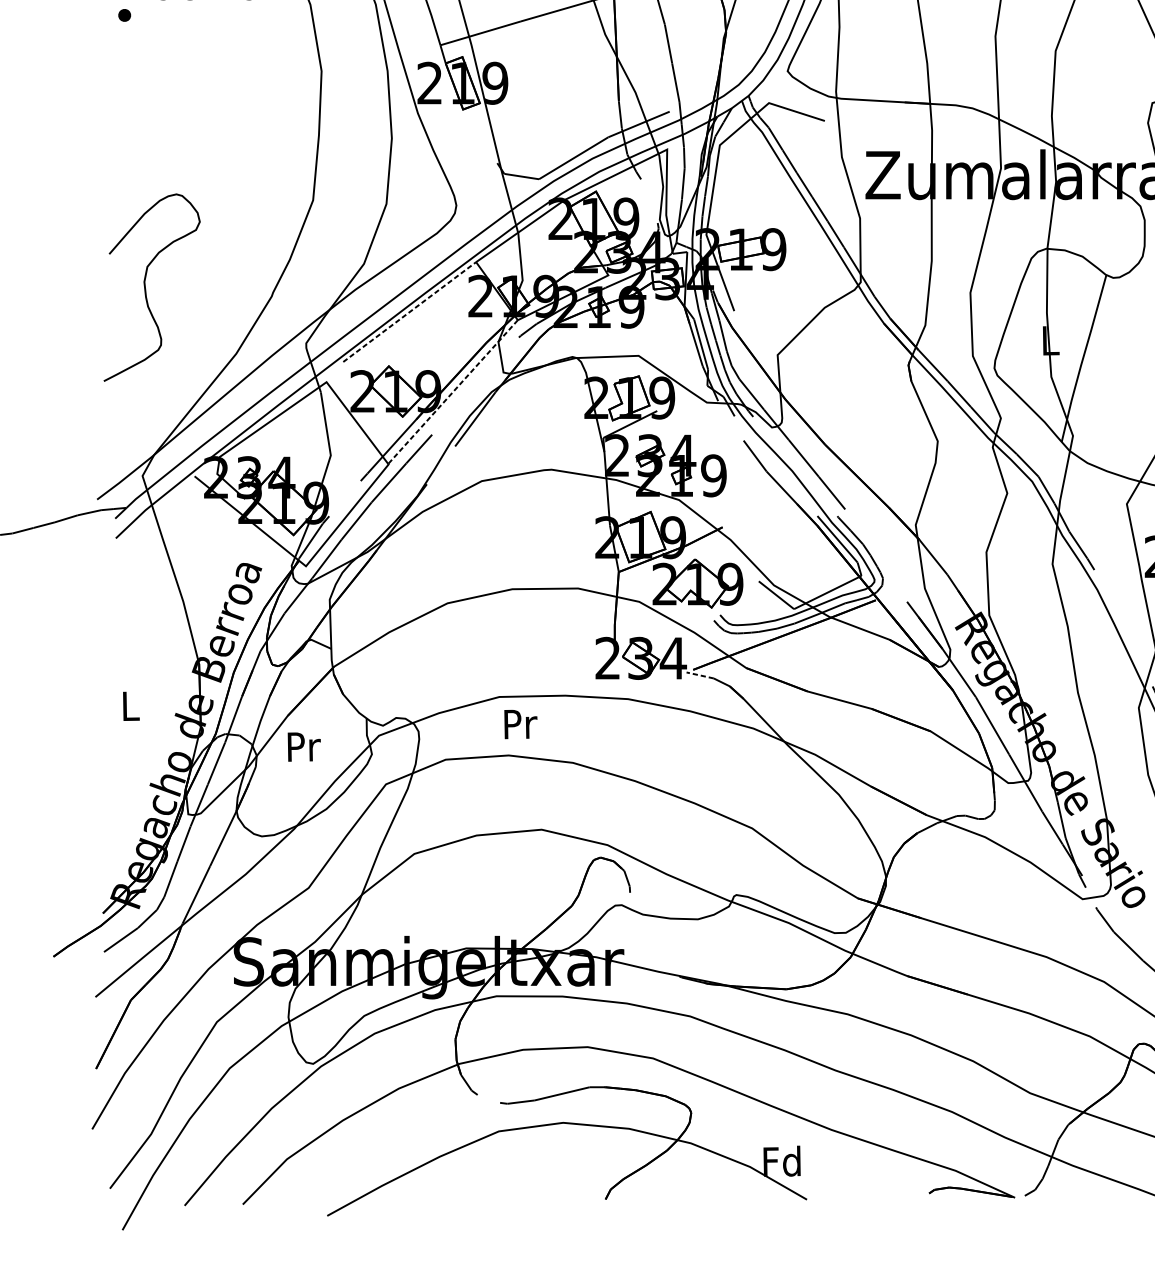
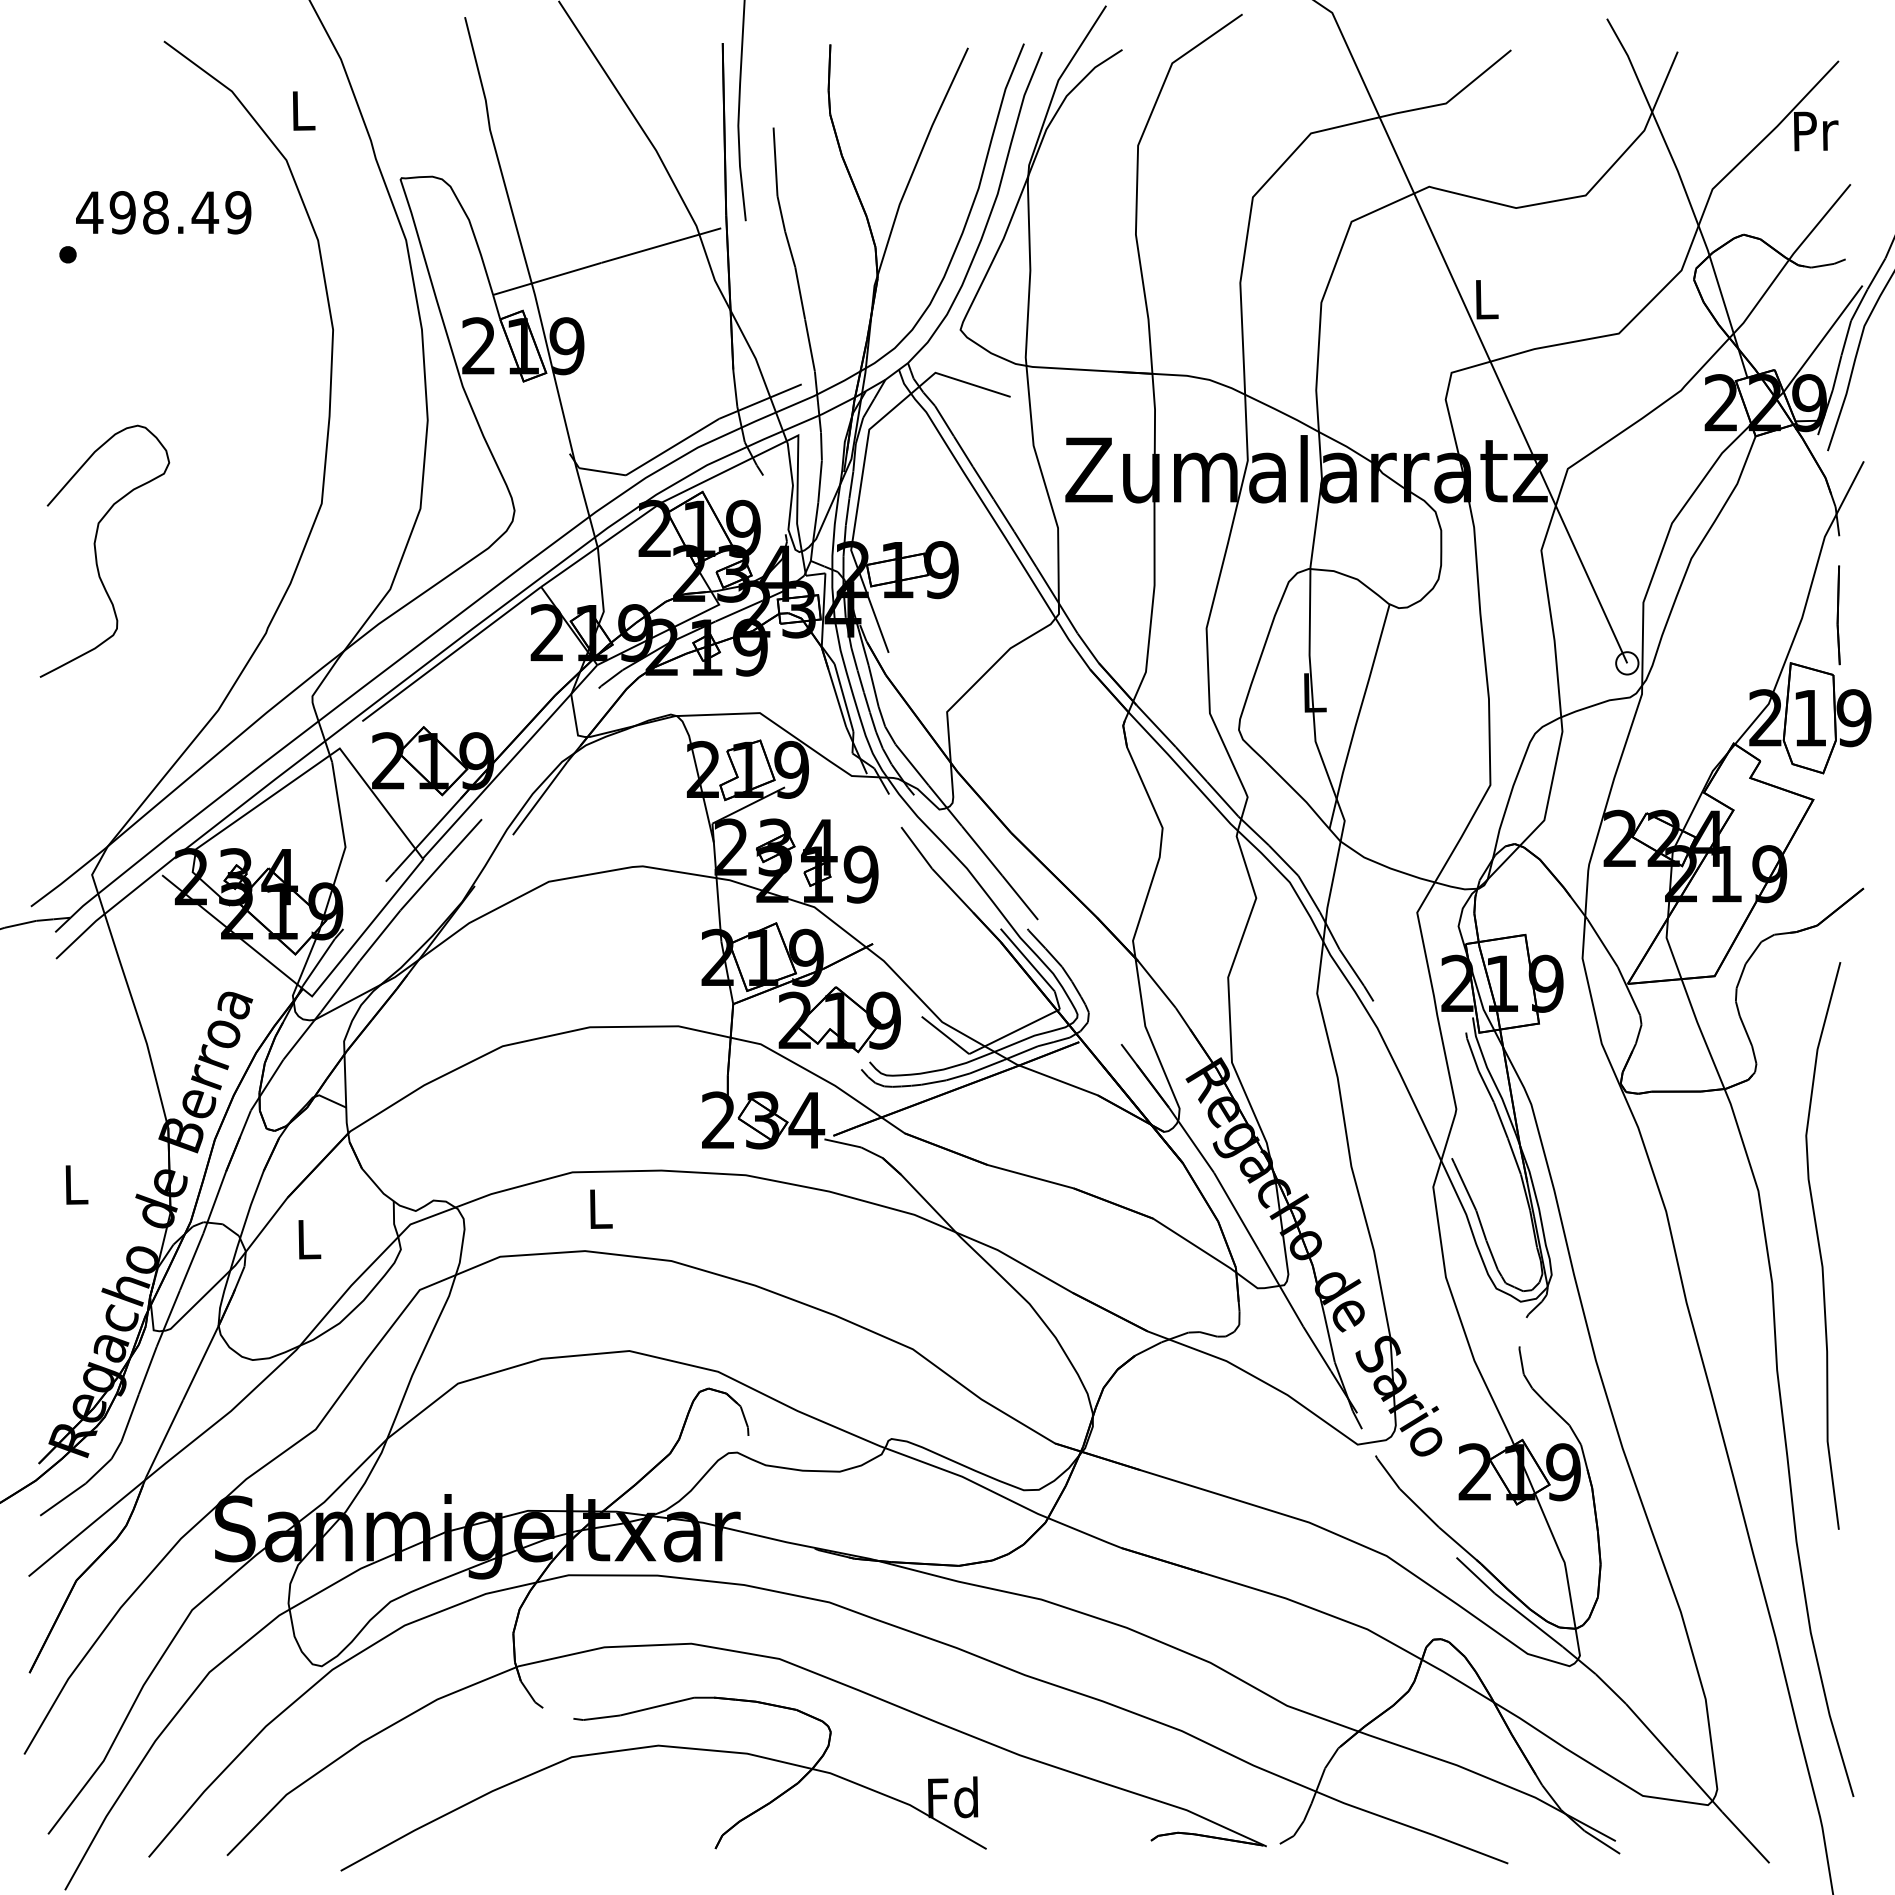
curve: (145, 287) -> (96, 550), moved
line: (409, 312) -> (451, 654), dashed -> solid
line: (452, 392) -> (509, 762), dashed -> solid
line: (699, 675) -> (842, 1143), dashed -> solid
text: (520, 724) -> (601, 1209), Pr -> L
text: (304, 746) -> (309, 1239), Pr -> L

